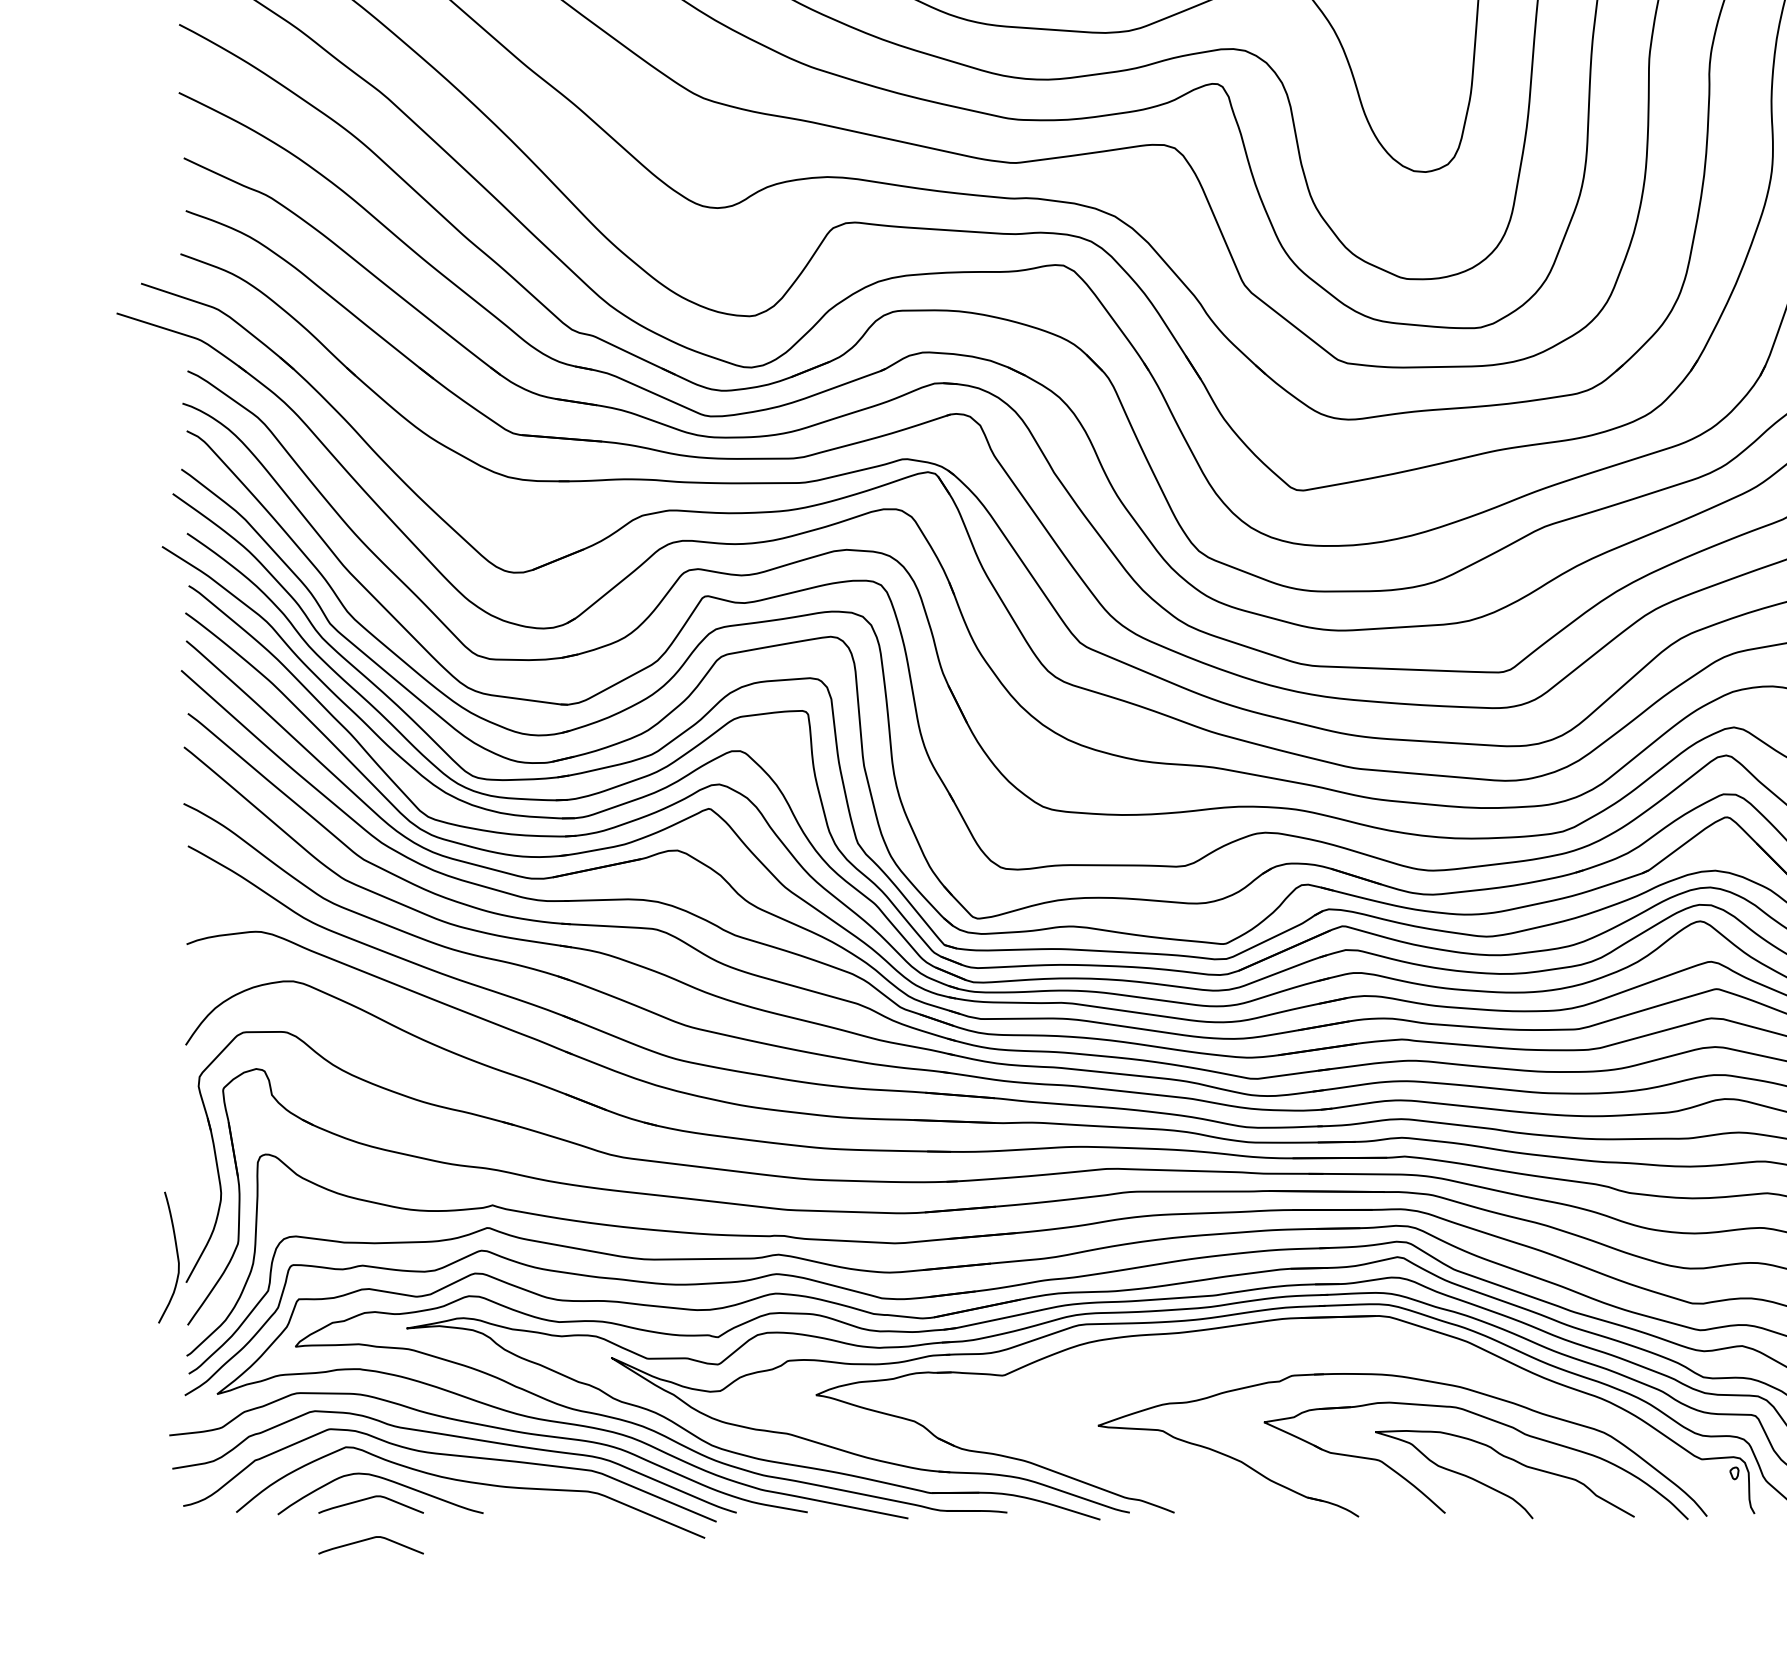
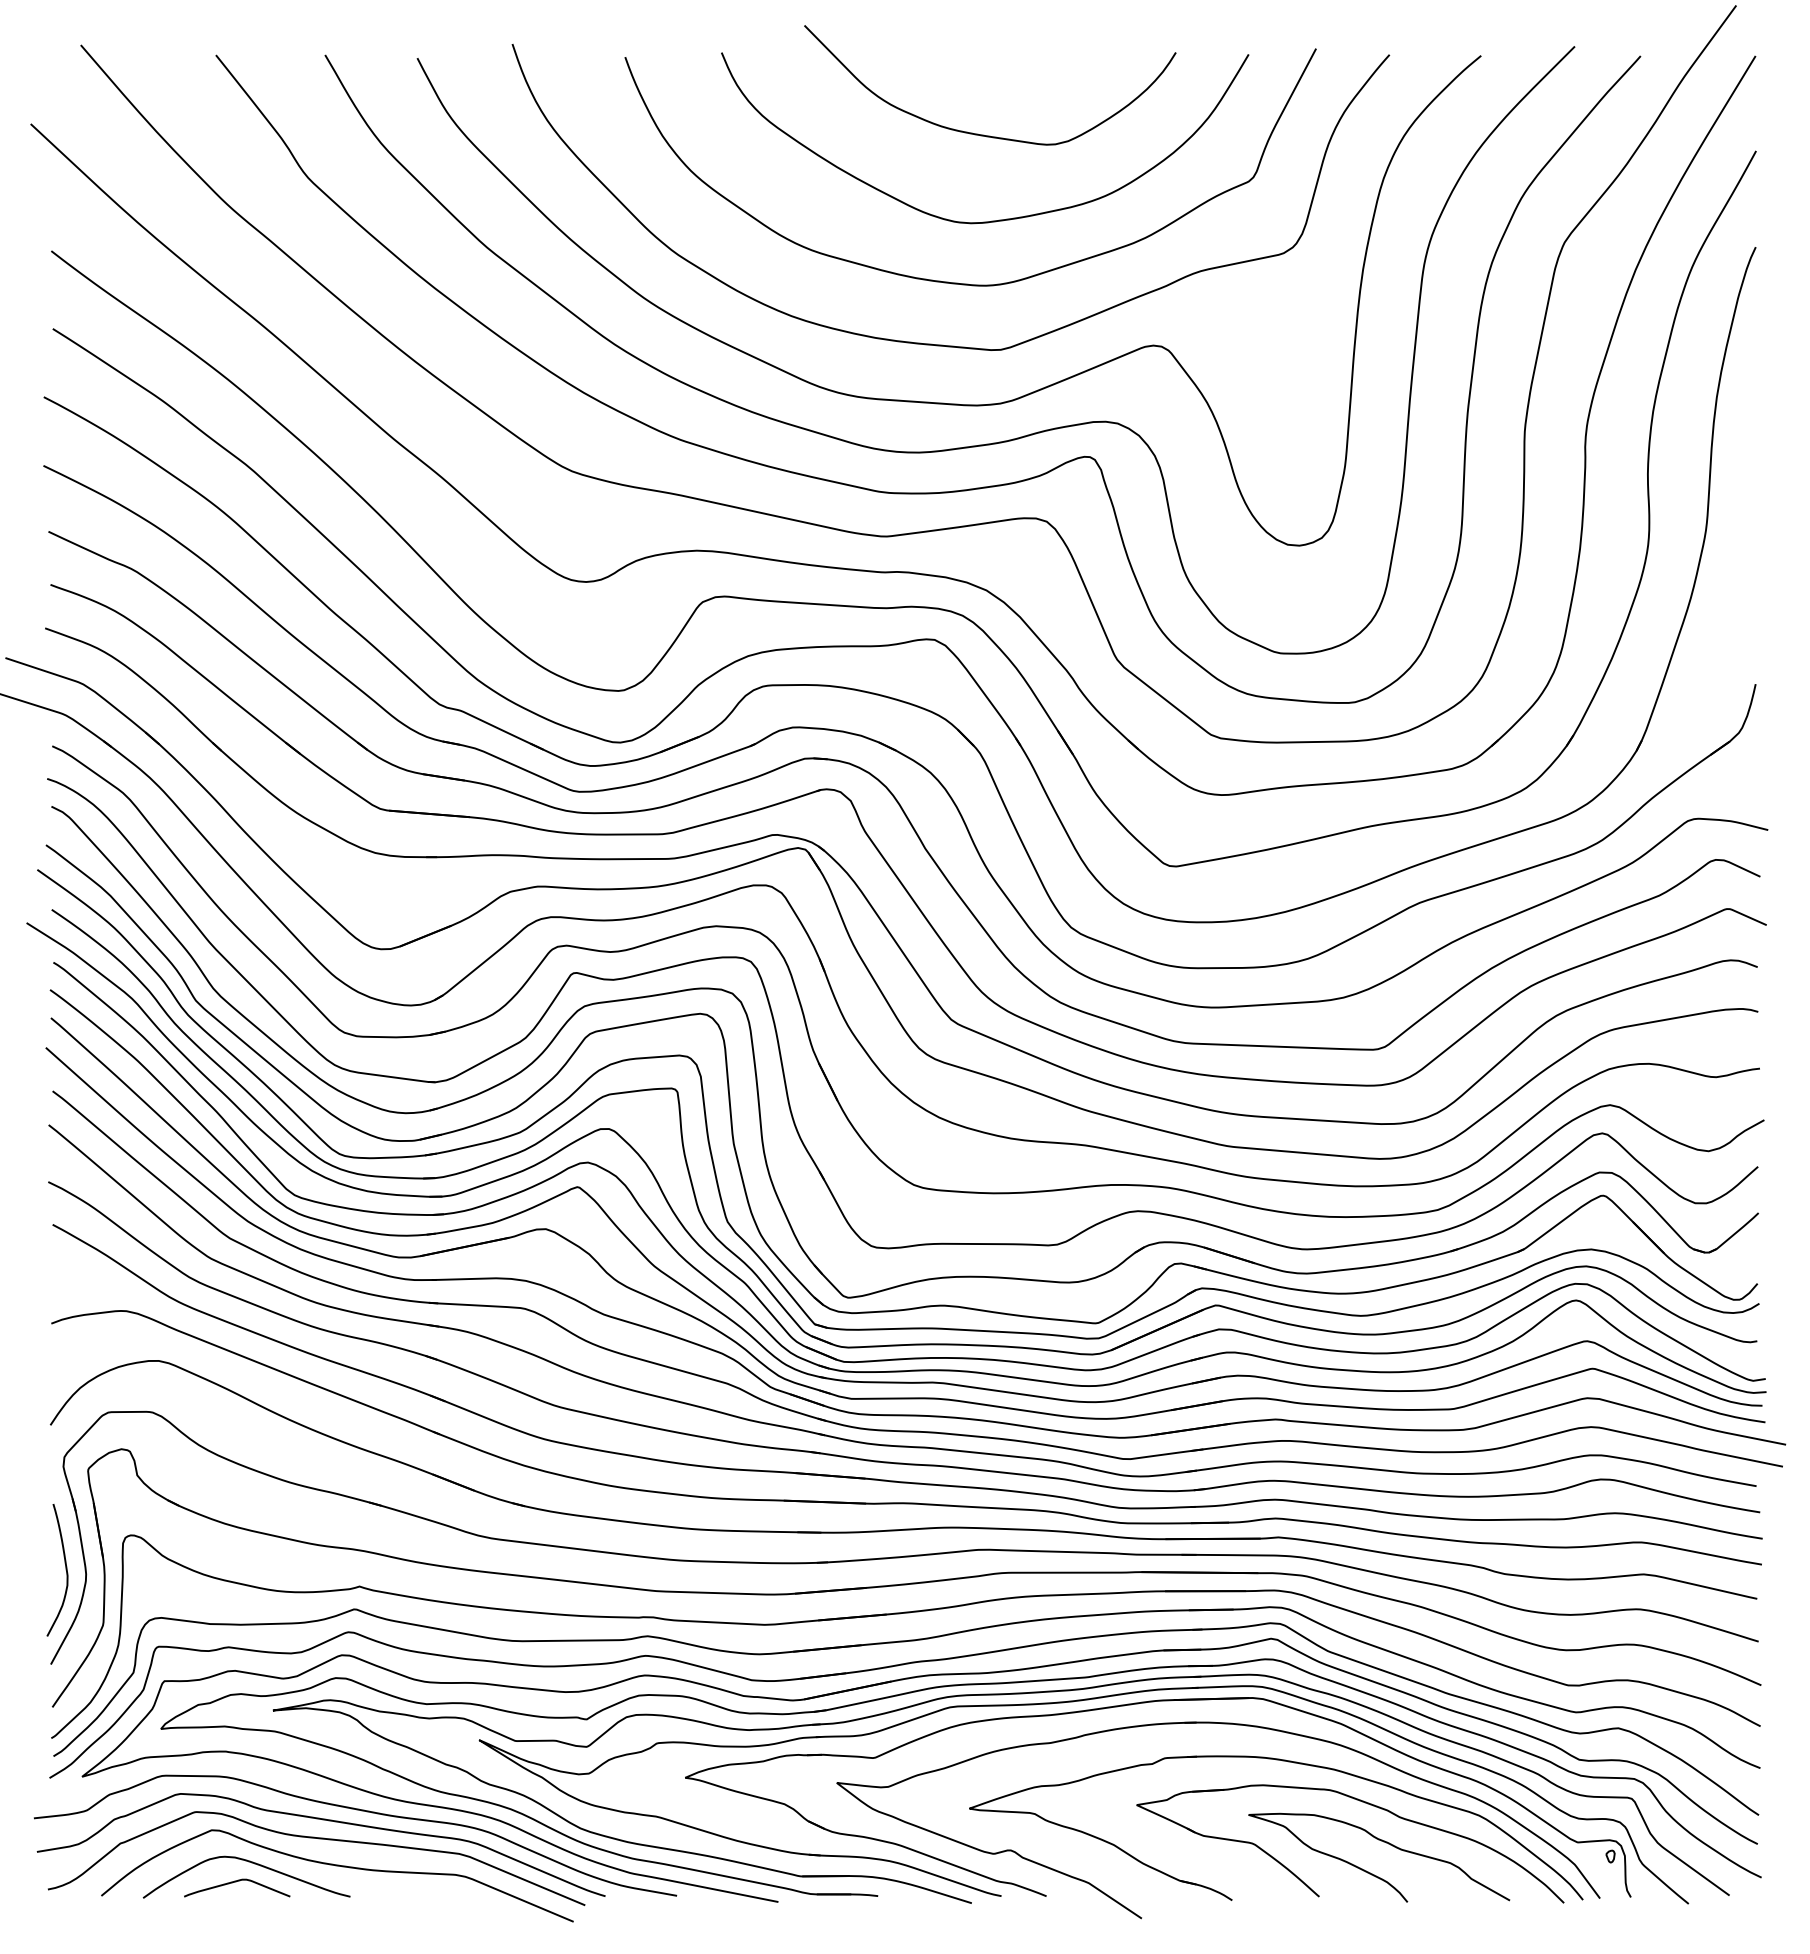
curve: (176, 1257) -> (65, 1570), moved
part: (1349, 1342) -> (1222, 1724), added
curve: (370, 1539) -> (236, 1923), removed

